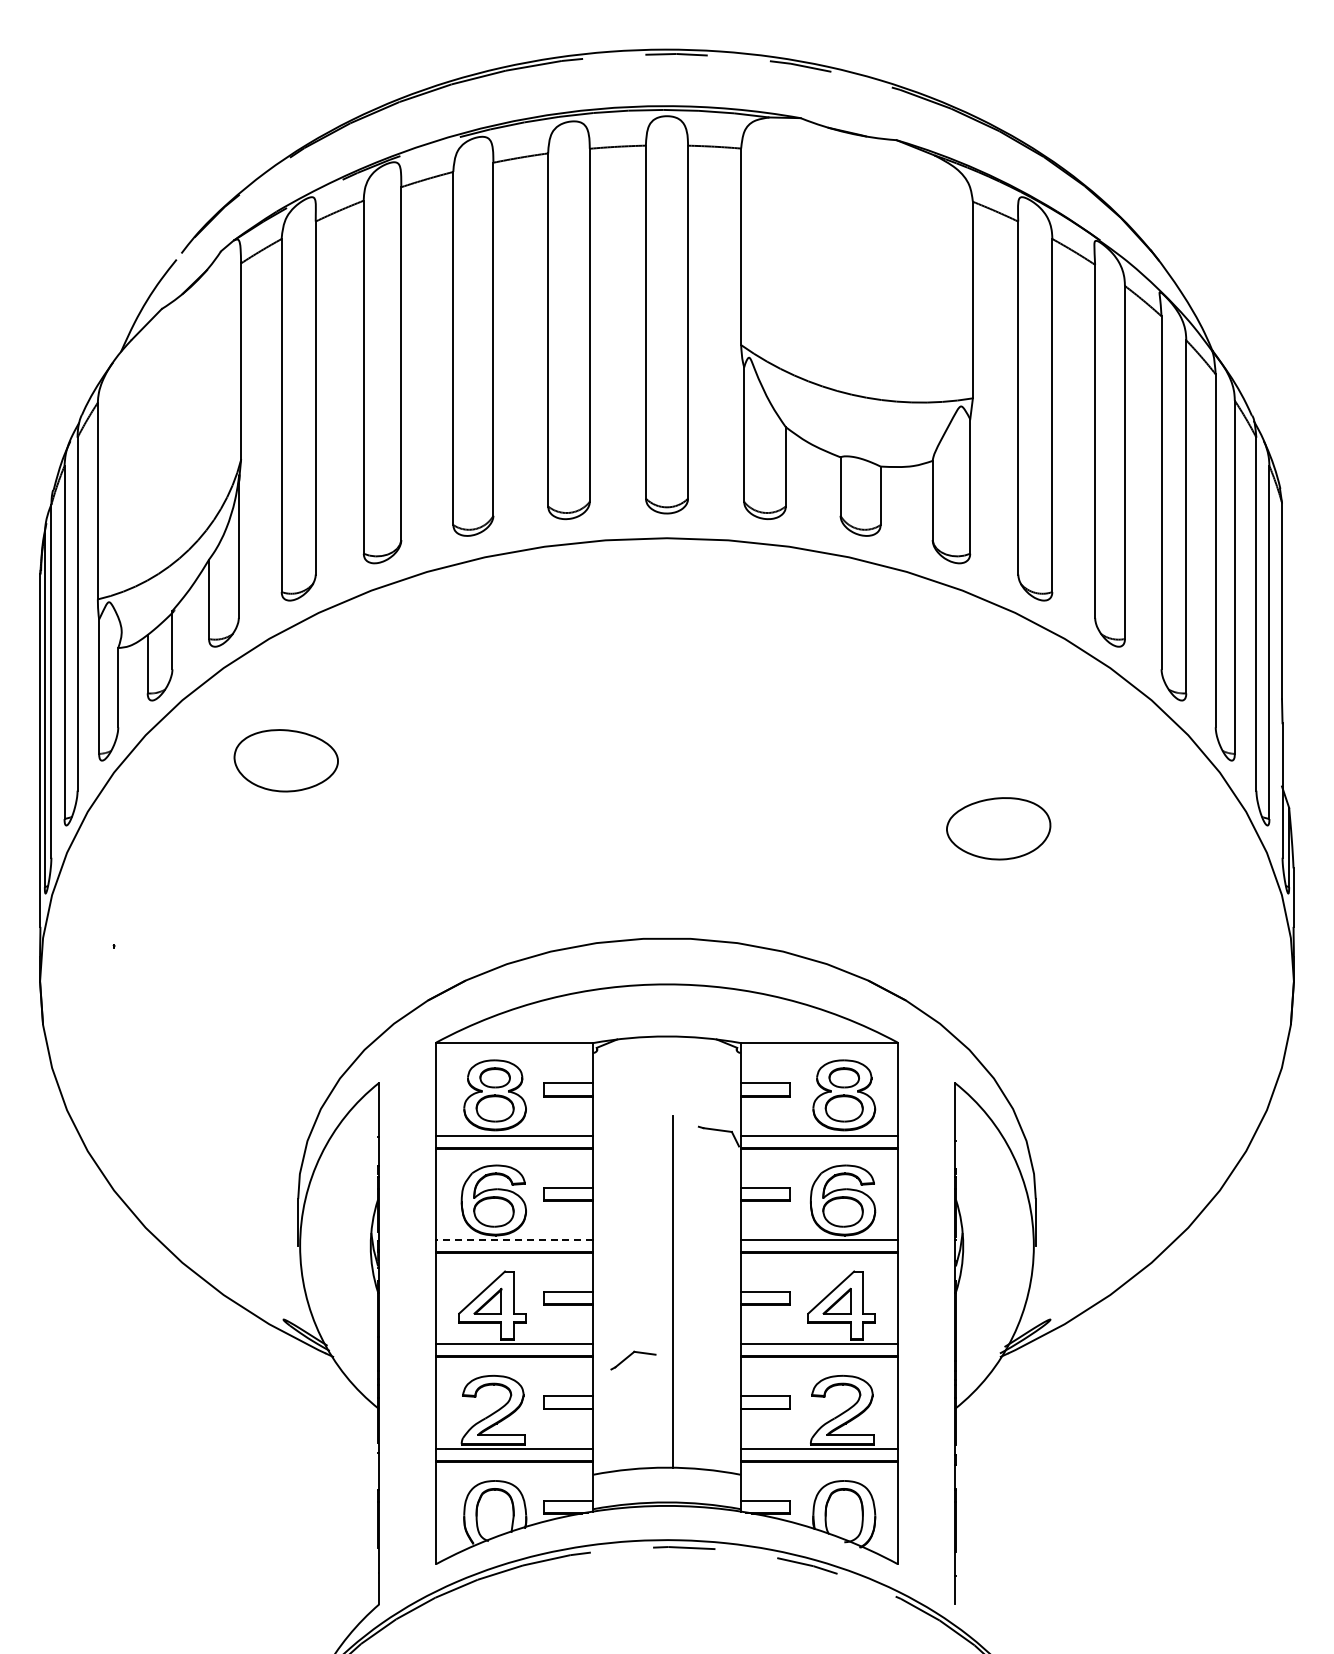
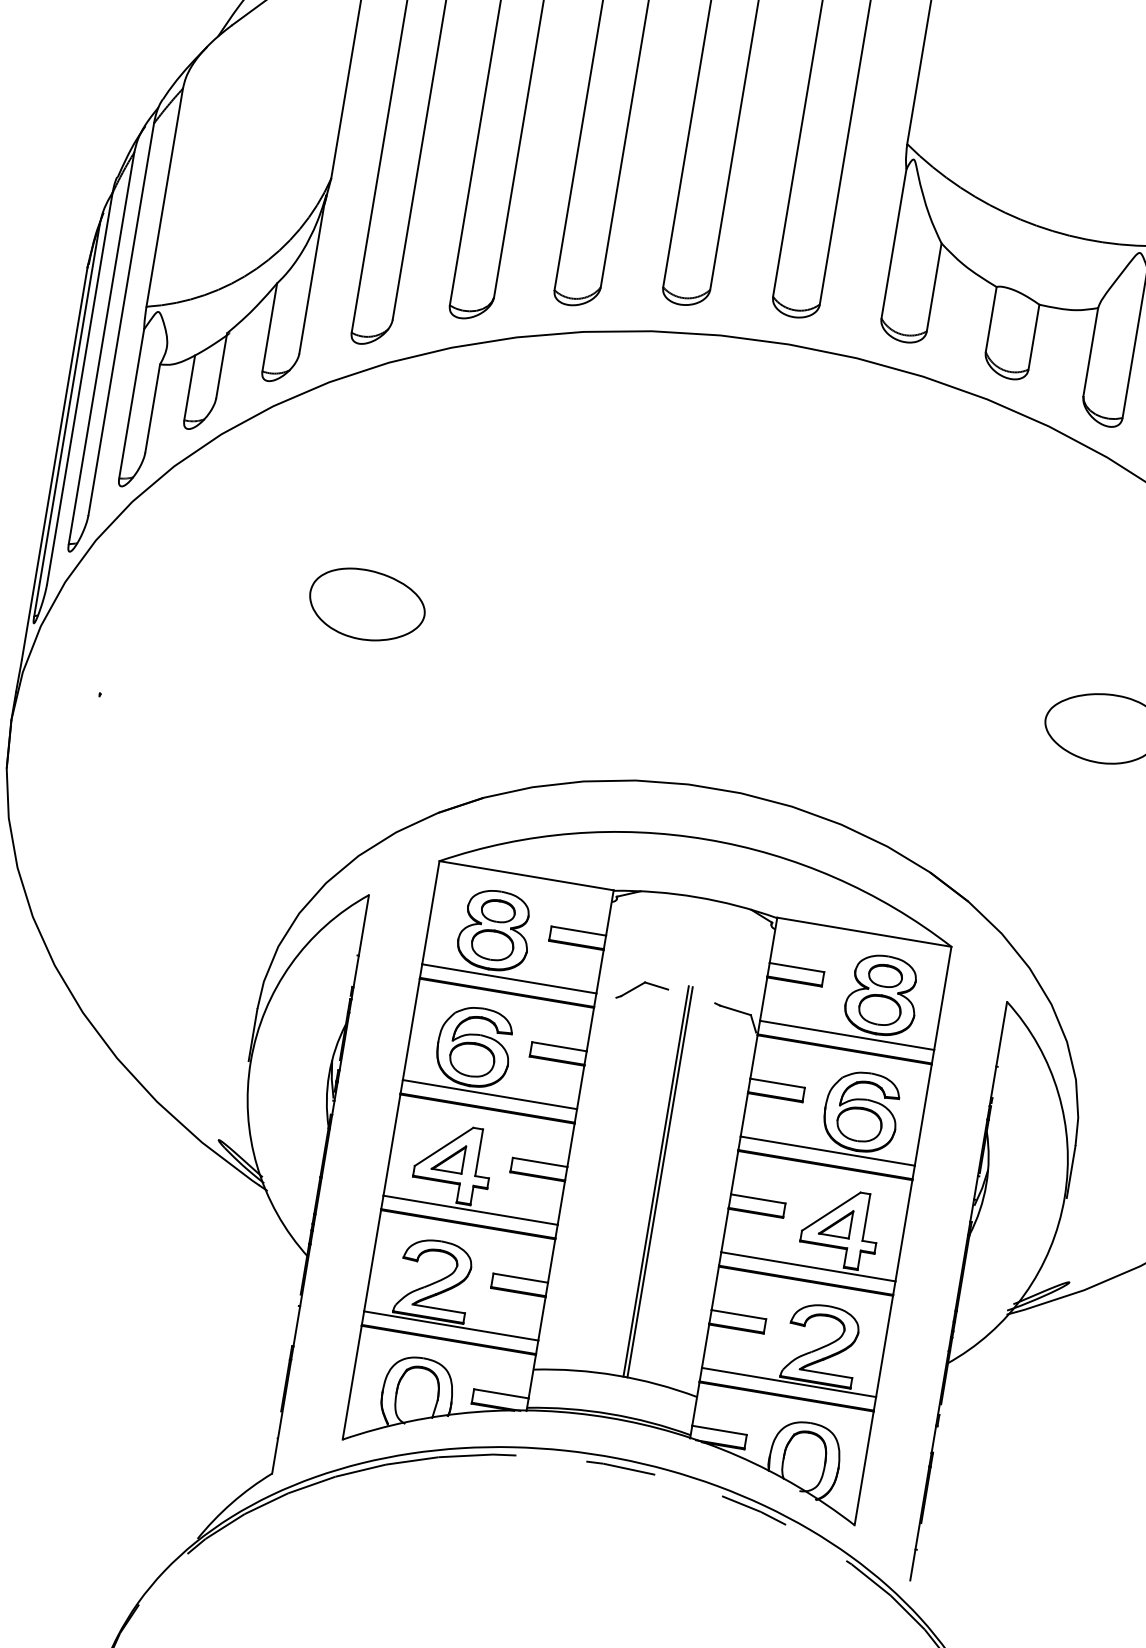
part: (285, 760) -> (366, 604), moved
line: (514, 1239) -> (489, 1094), dashed -> solid
line: (676, 1291) -> (659, 1181), added
part: (633, 1360) -> (642, 991), moved

